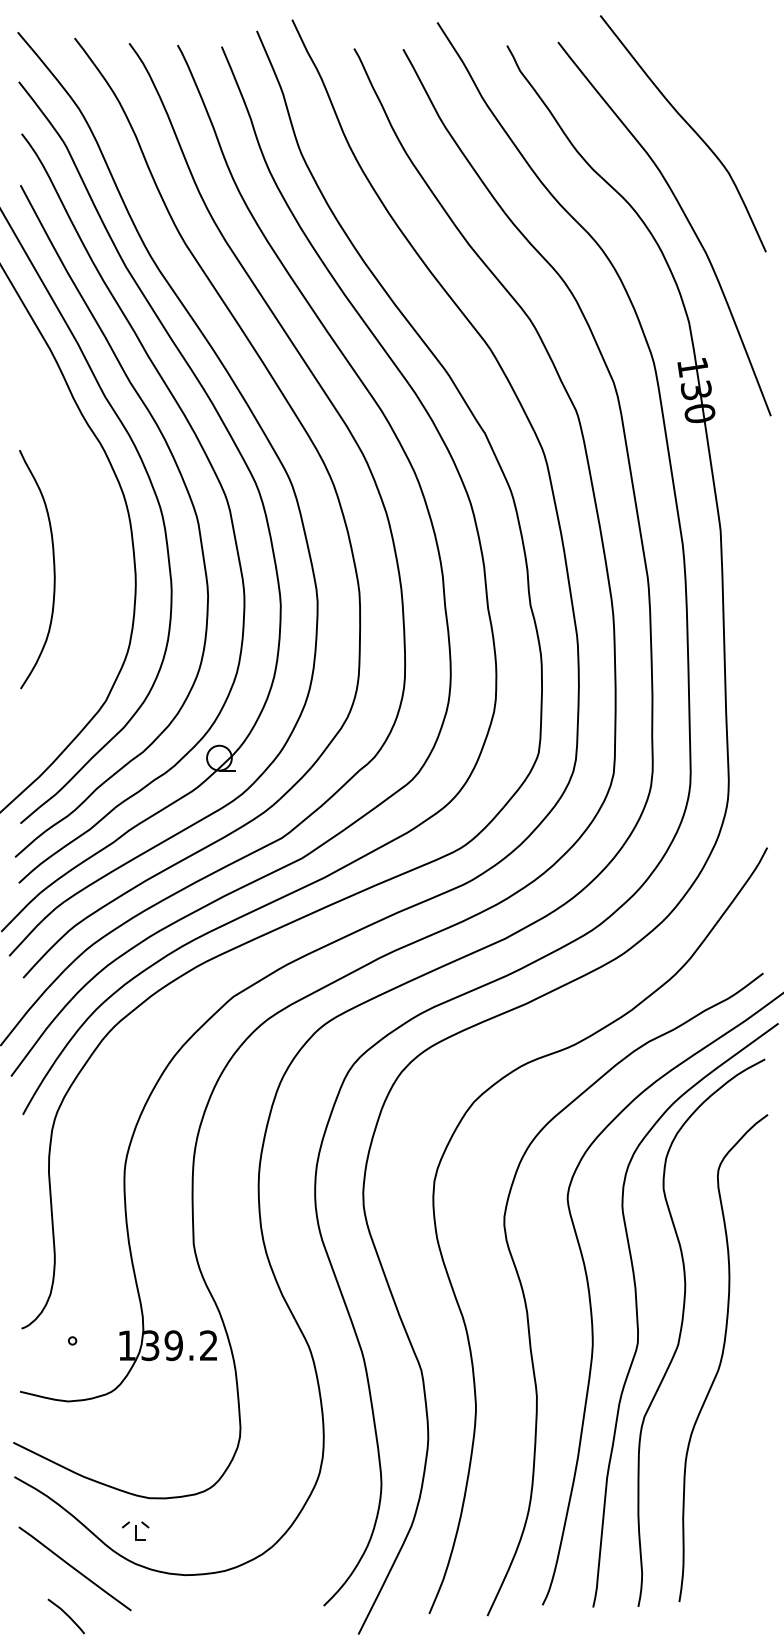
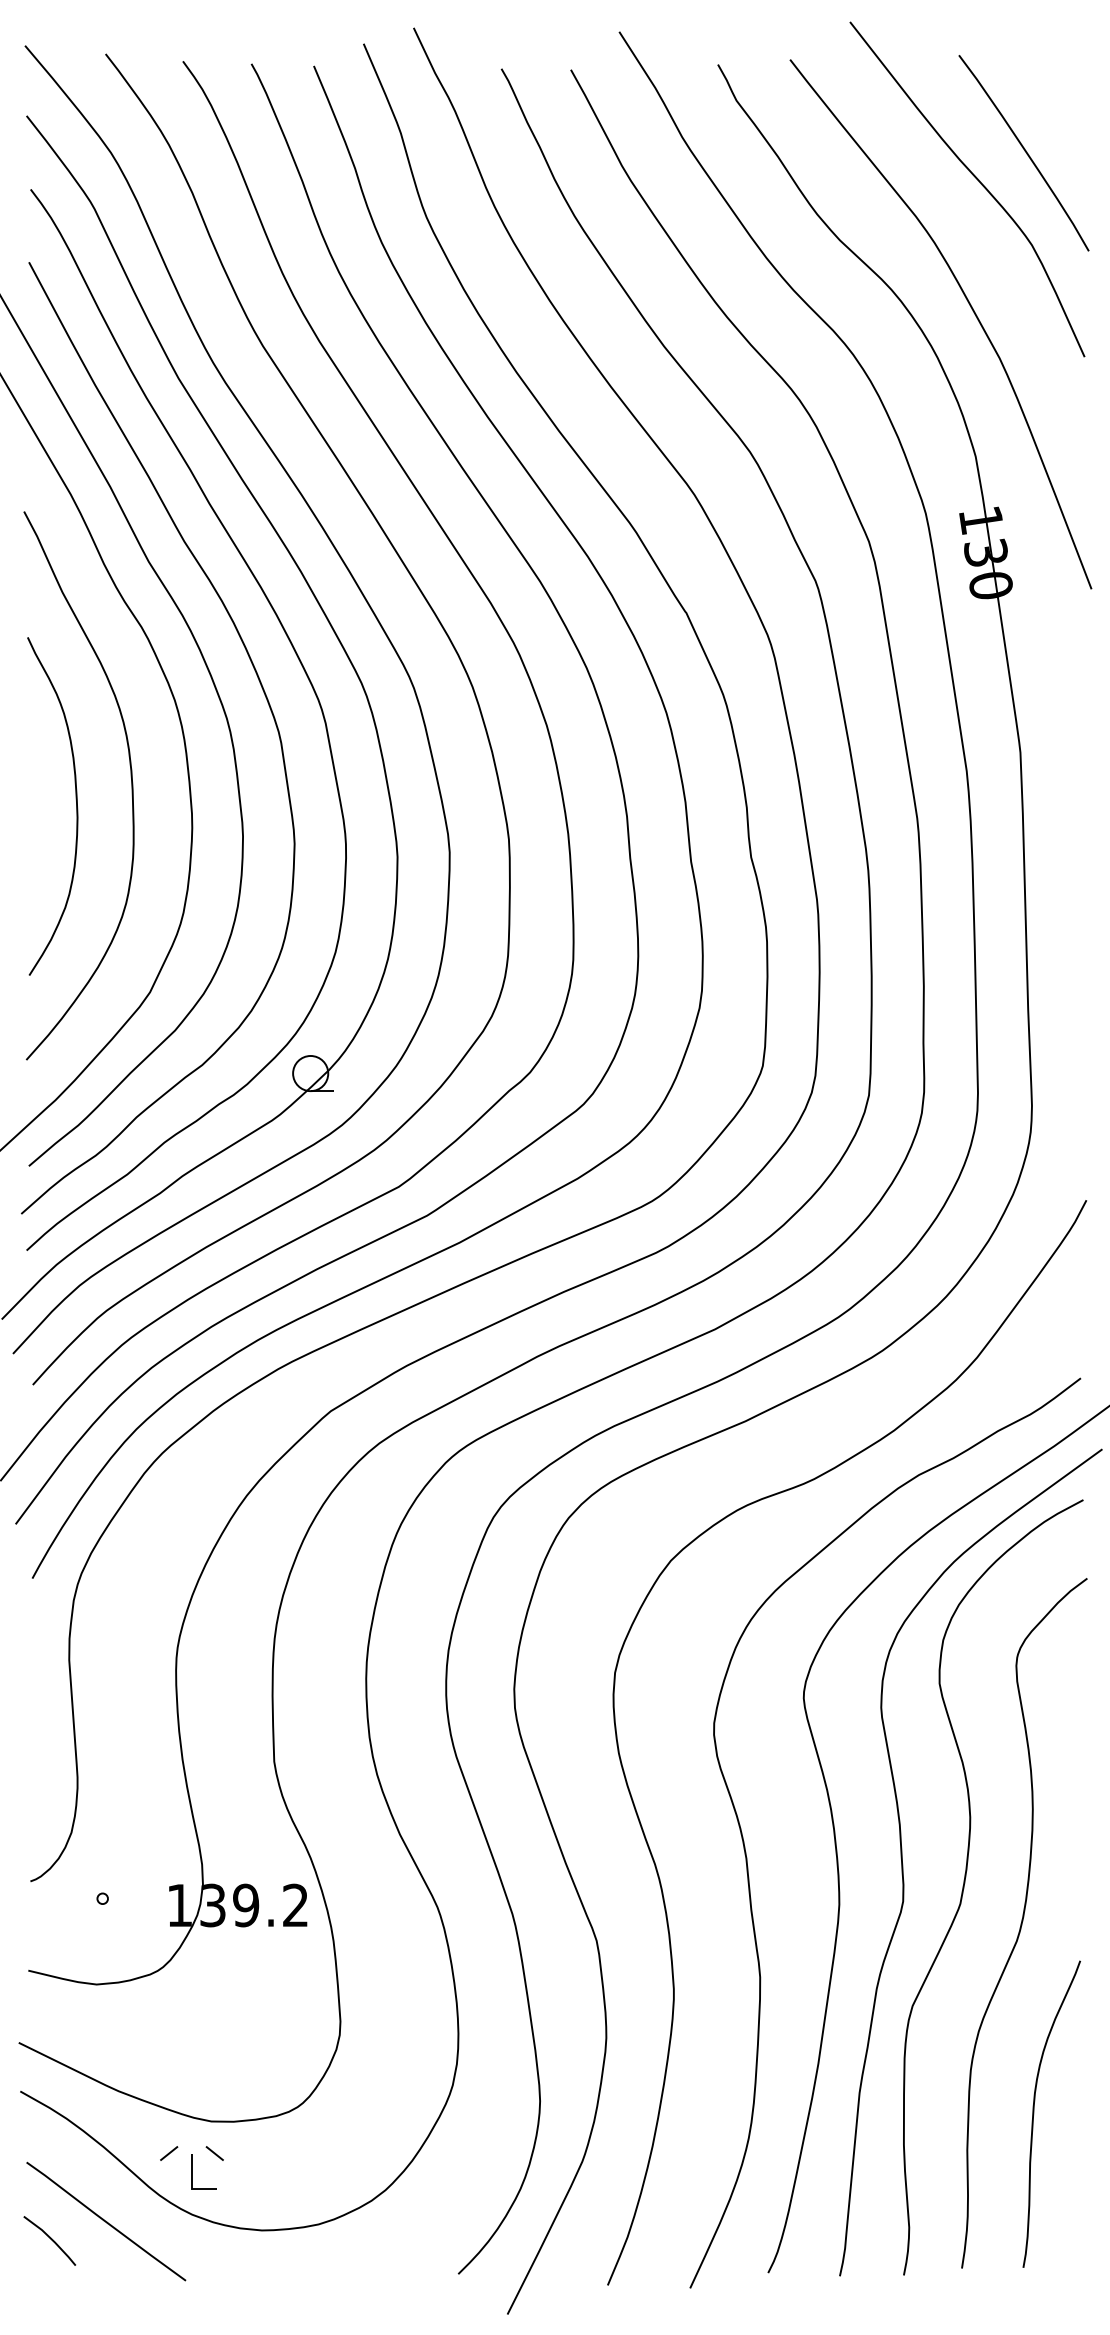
curve: (723, 107) -> (1024, 151), added
curve: (92, 549) -> (130, 777), added
curve: (730, 1492) -> (1034, 2113), added
part: (135, 1530) -> (191, 2167), size x1.67
line: (66, 1615) -> (50, 2239), moved

